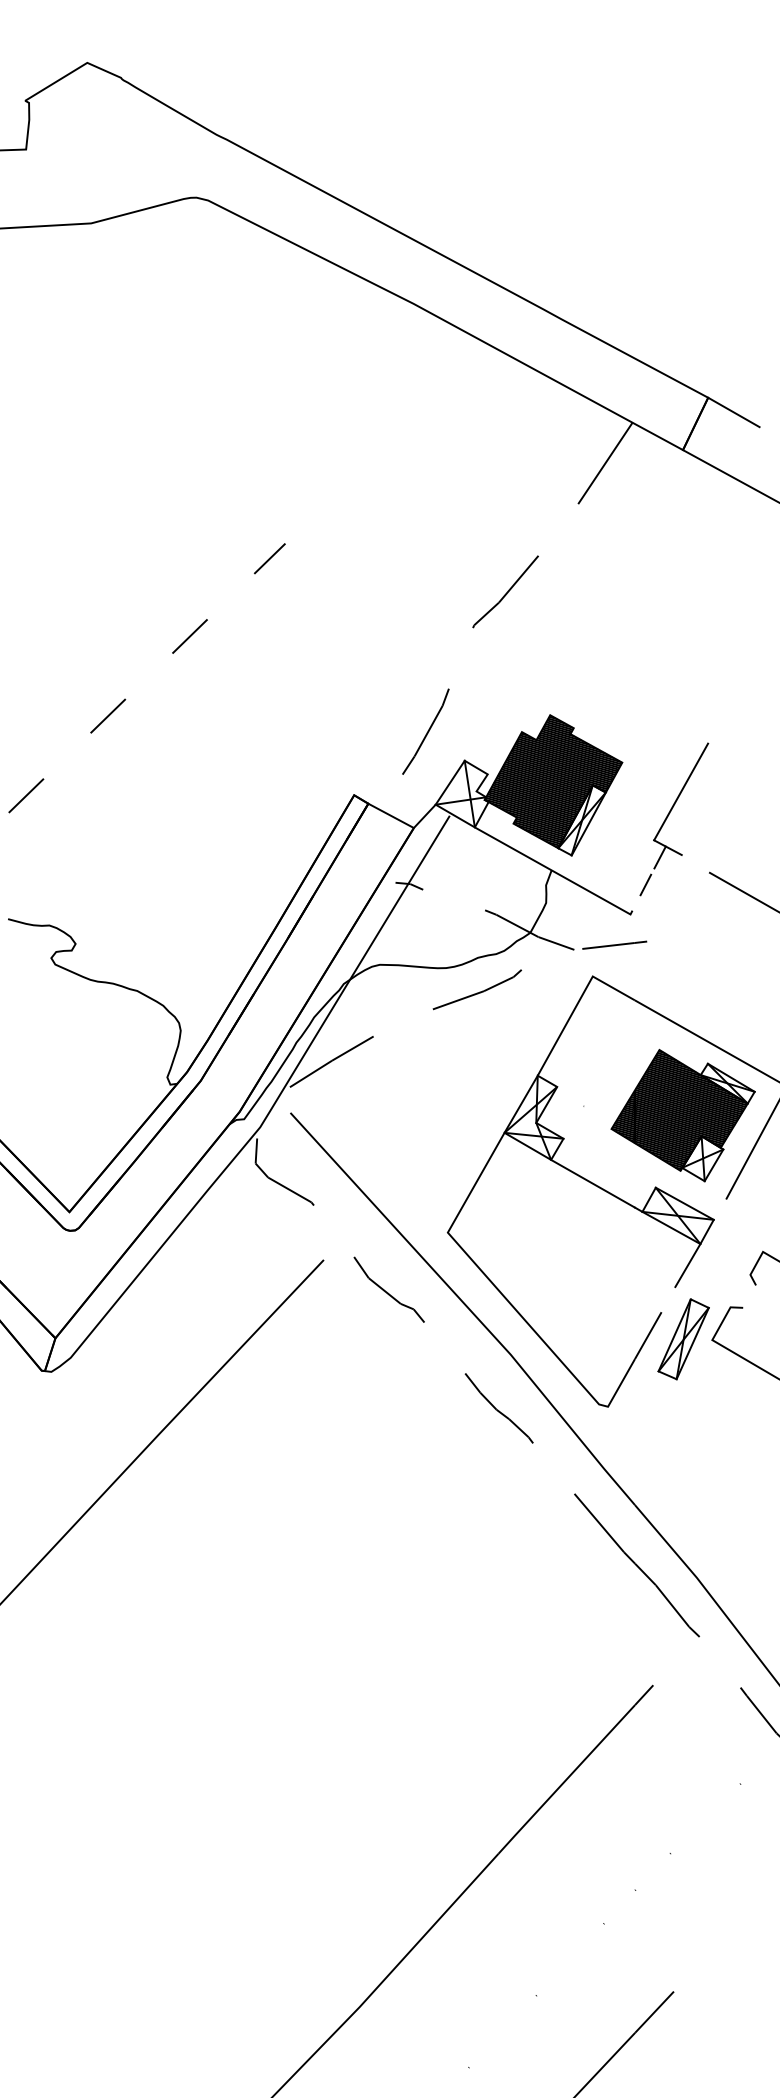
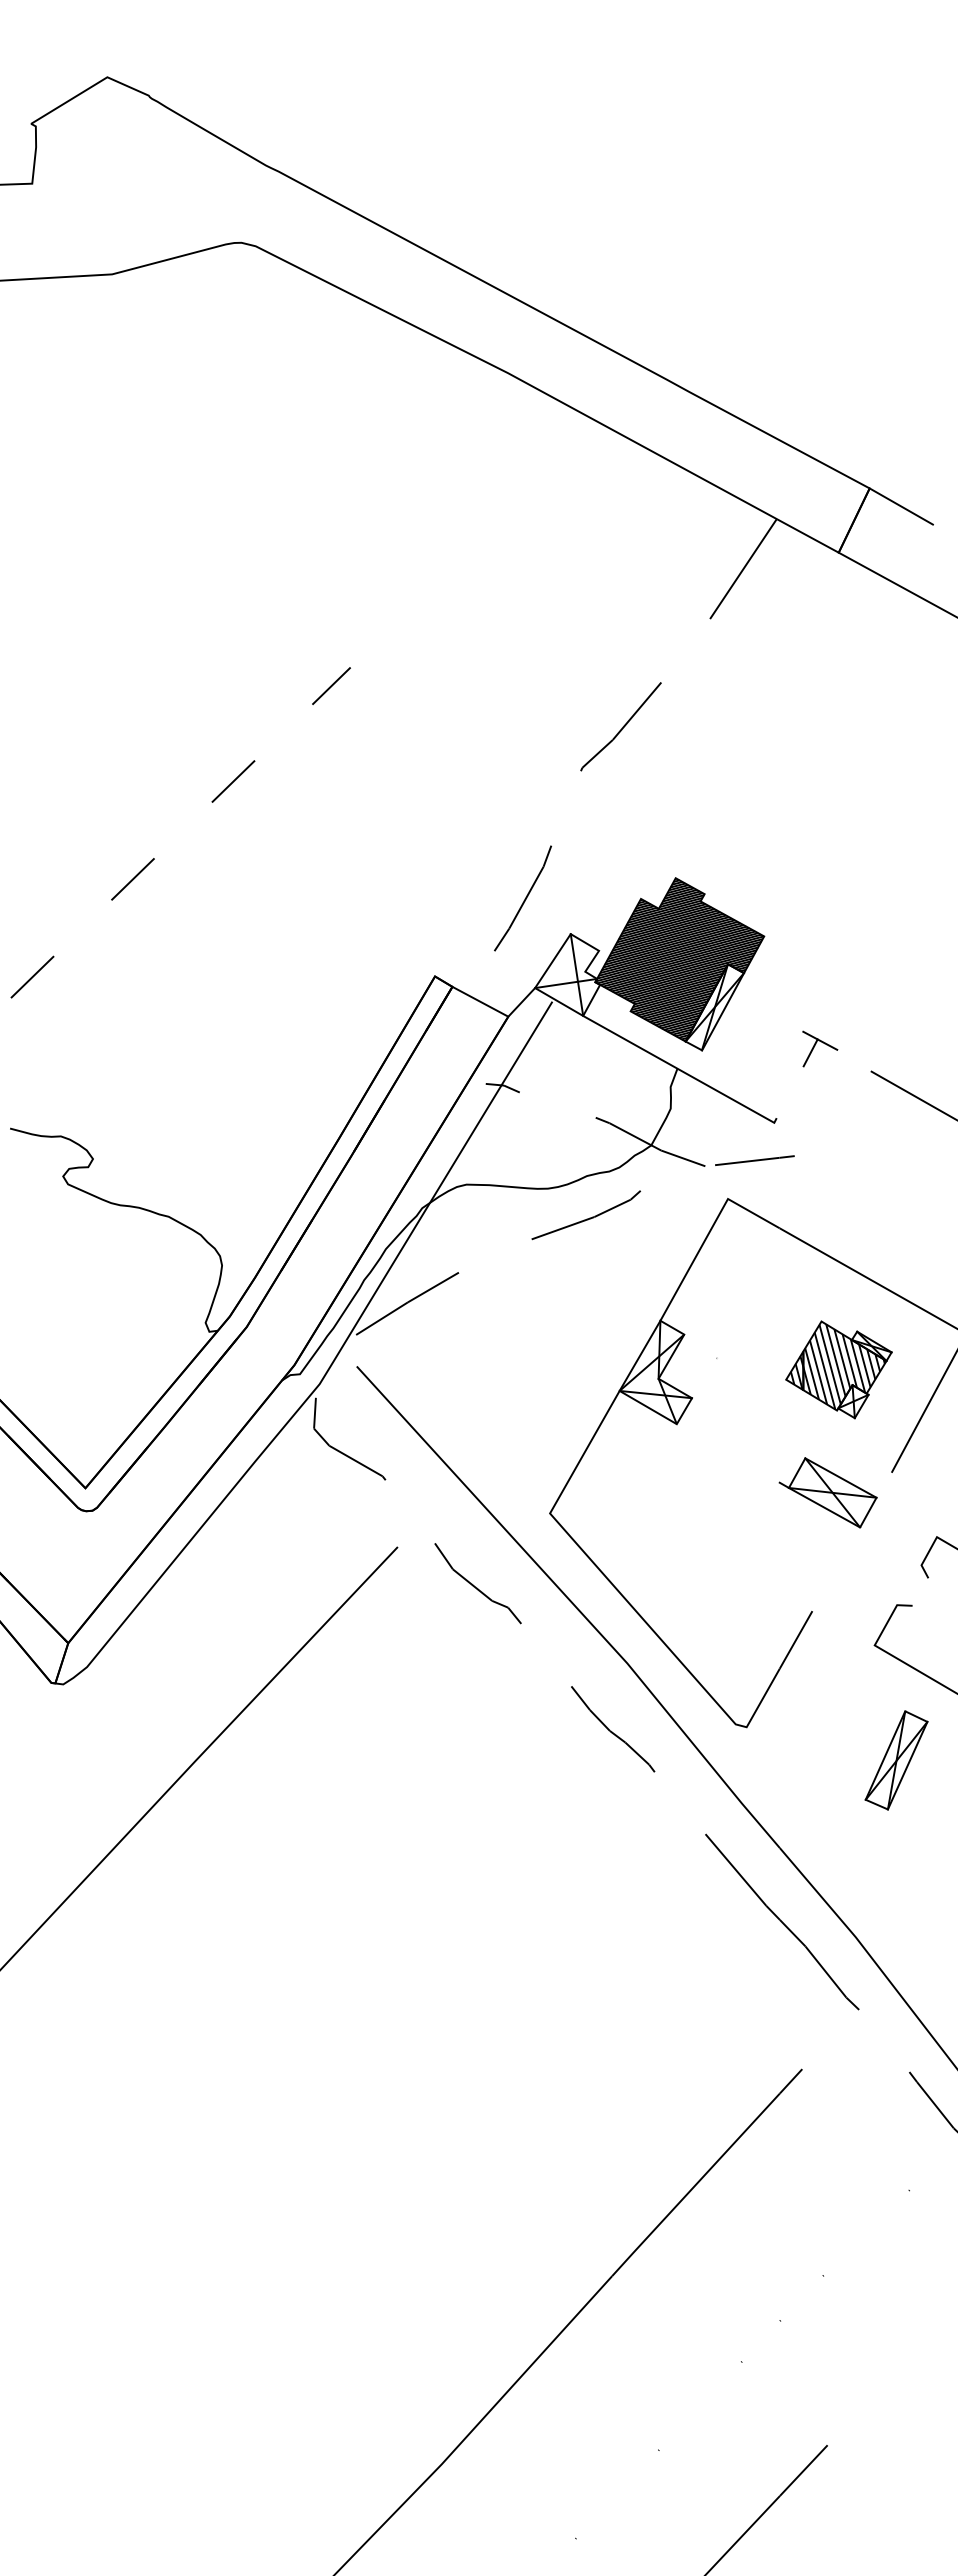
line: (681, 792) -> (836, 972), removed
line: (645, 884) -> (792, 1086), removed
part: (682, 1115) -> (838, 1369), size x0.6
line: (592, 1183) -> (727, 1453), removed
line: (687, 1265) -> (844, 1553), removed
part: (683, 1339) -> (896, 1760), moved

